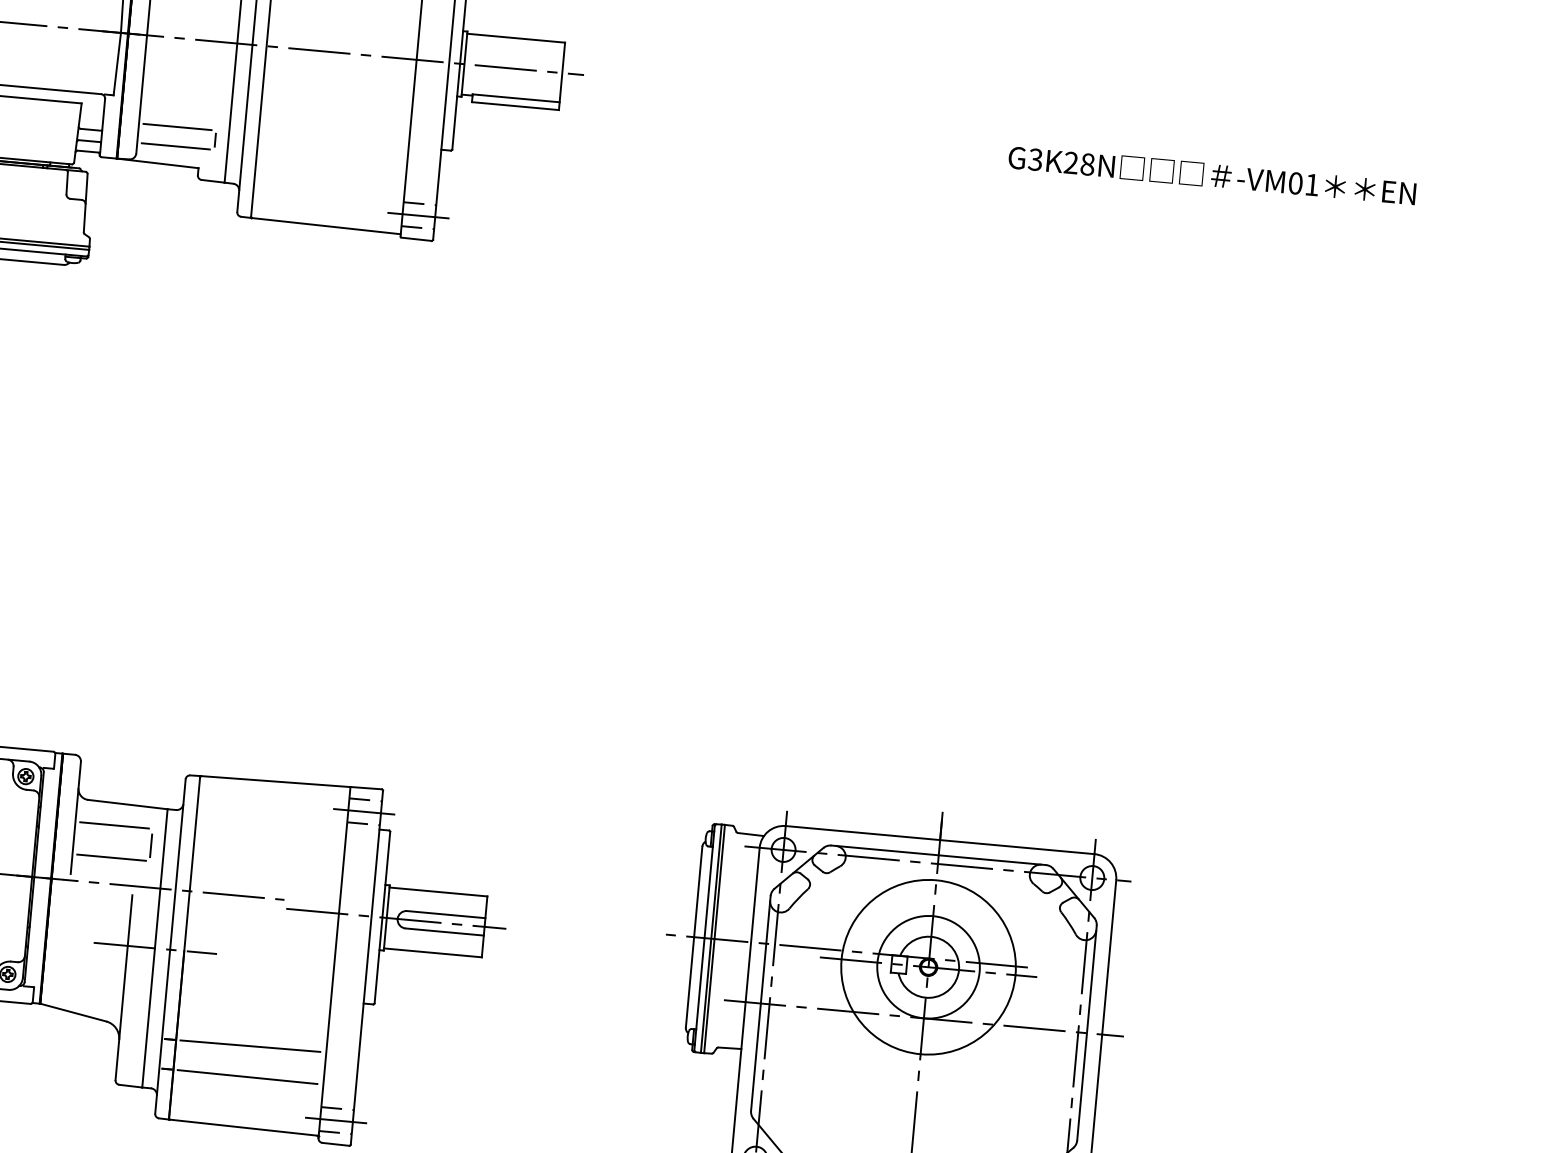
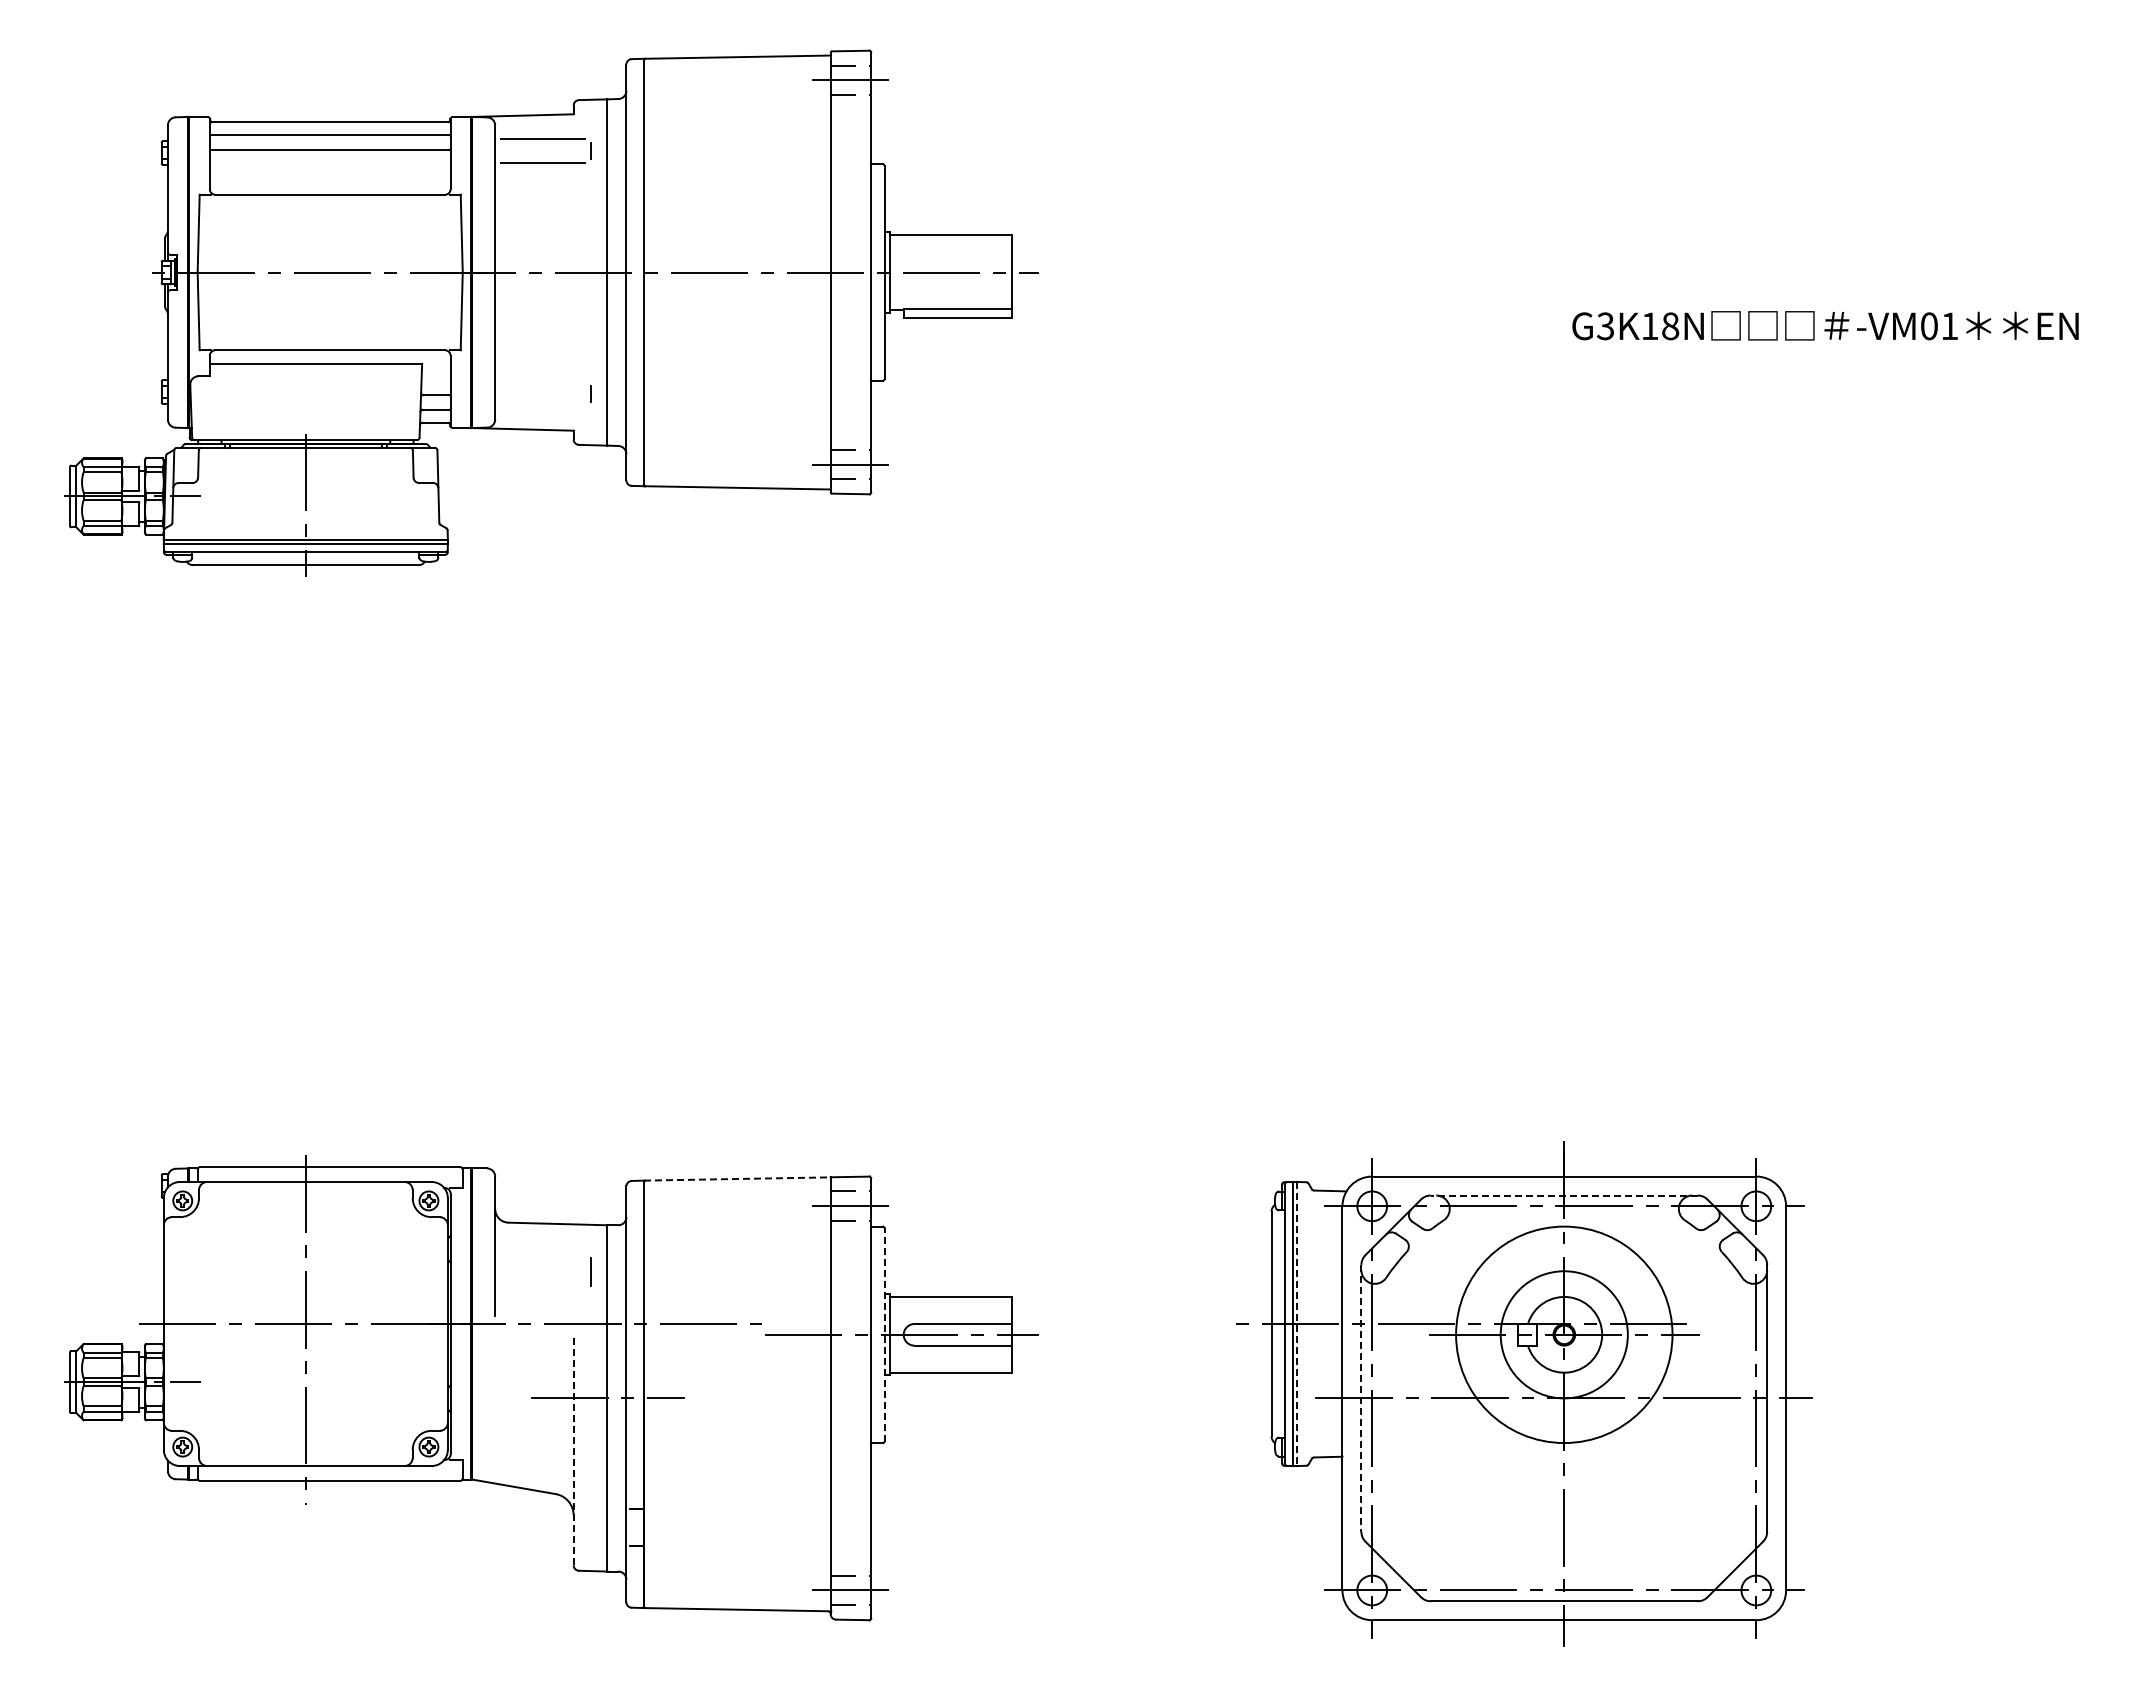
line: (177, 127) -> (542, 382), removed
line: (175, 146) -> (542, 406), removed
text: (1070, 162) -> (1649, 325), G3K28N -> G3K18N
line: (275, 781) -> (737, 1178), solid -> dashed
line: (114, 825) -> (543, 1251), removed
line: (938, 855) -> (1564, 1195), solid -> dashed
line: (111, 857) -> (543, 1291), removed
line: (382, 917) -> (884, 1334), solid -> dashed
line: (714, 939) -> (1297, 1324), solid -> dashed
line: (123, 986) -> (573, 1449), solid -> dashed
line: (760, 1003) -> (1361, 1398), solid -> dashed
line: (250, 1046) -> (736, 1508), removed
line: (247, 1076) -> (736, 1546), removed

